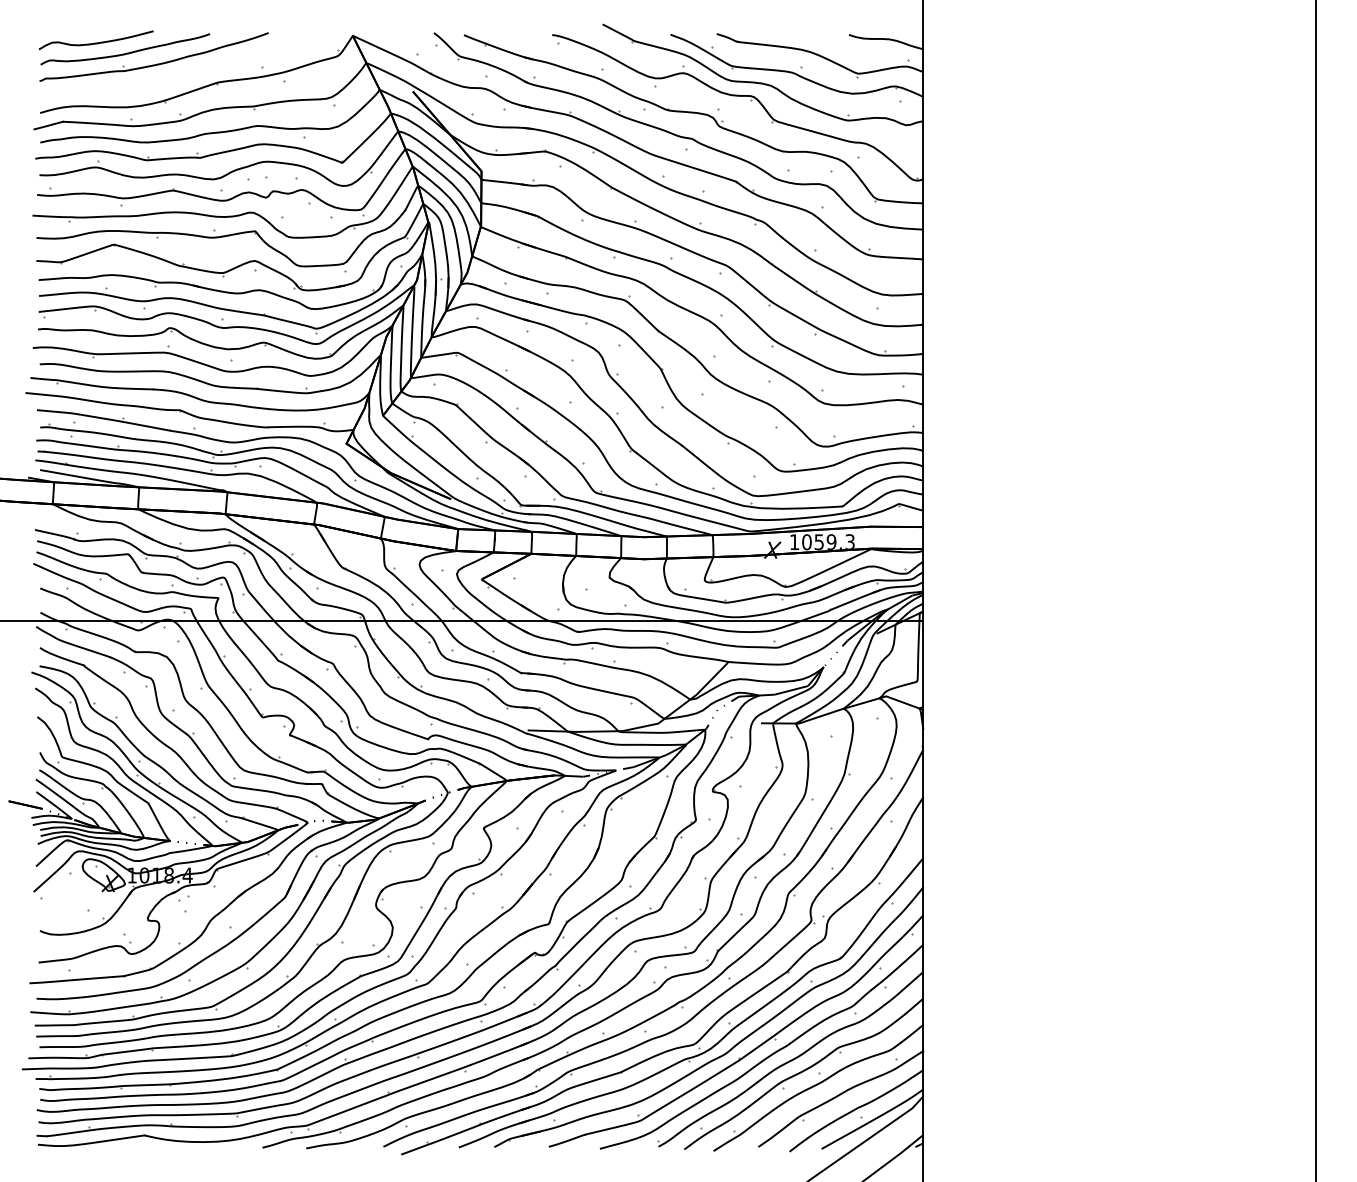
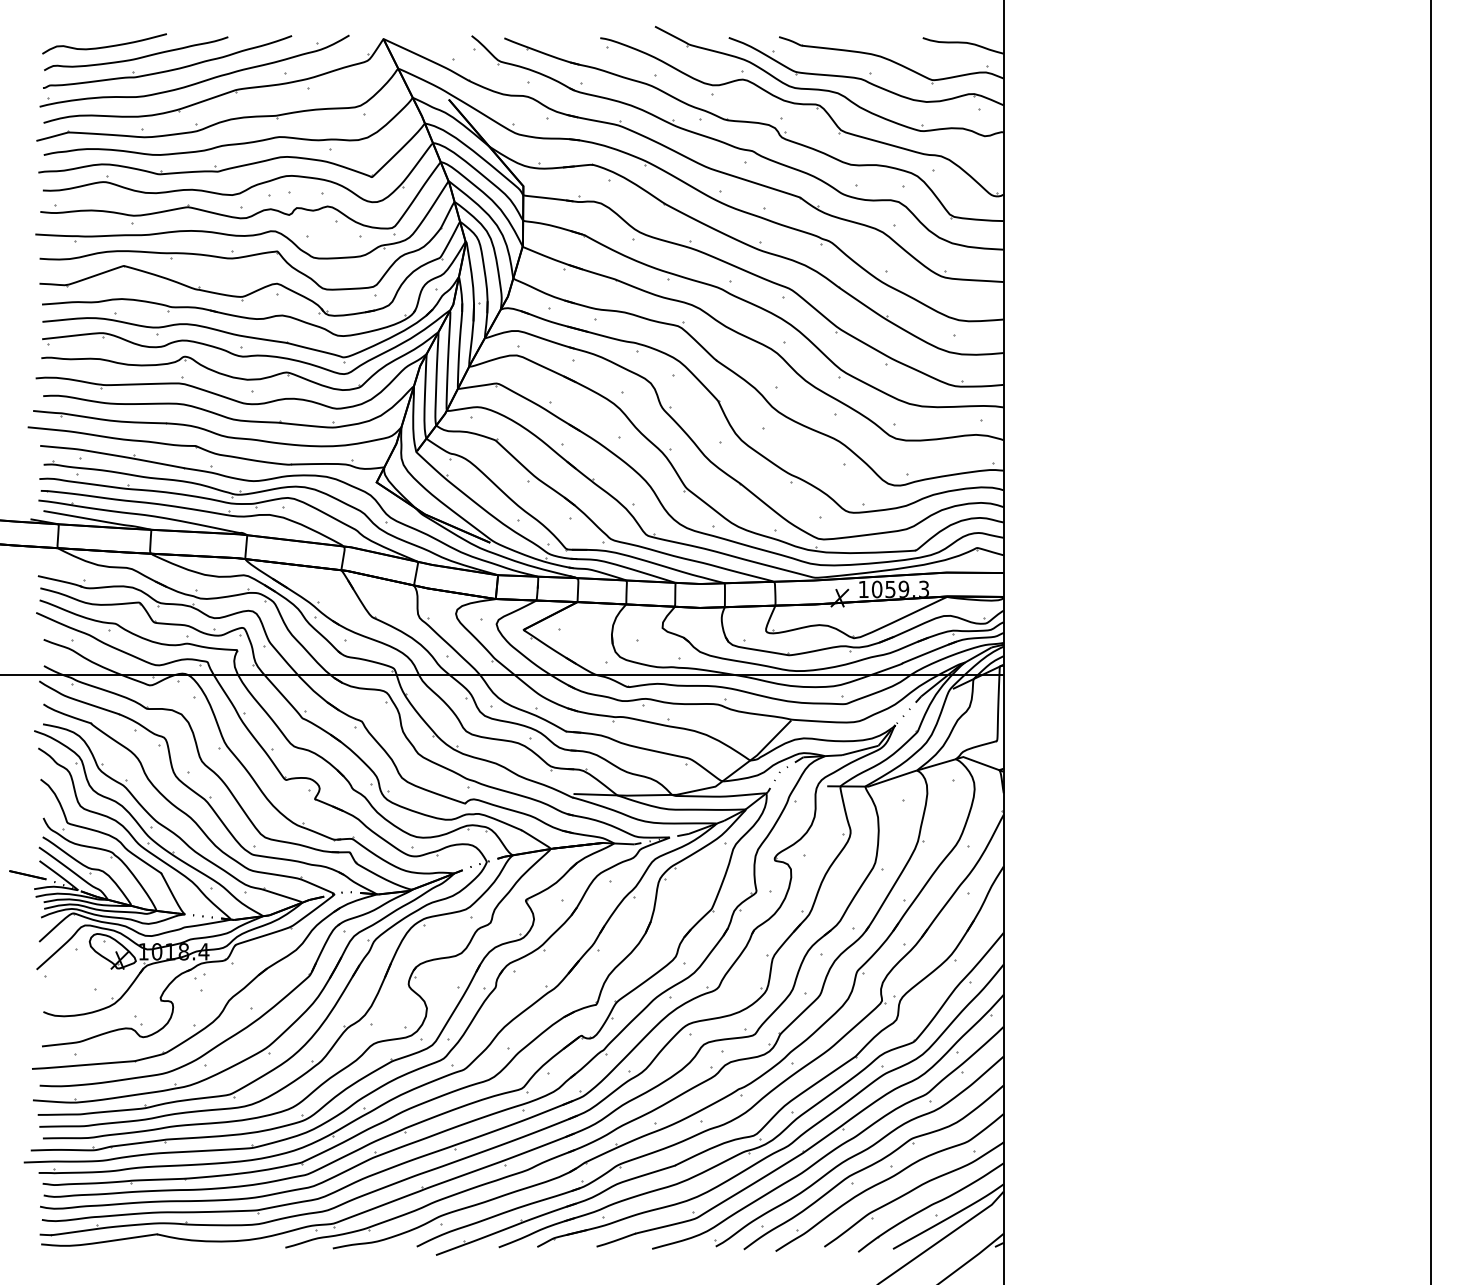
part: (181, 75) -> (197, 82), added

